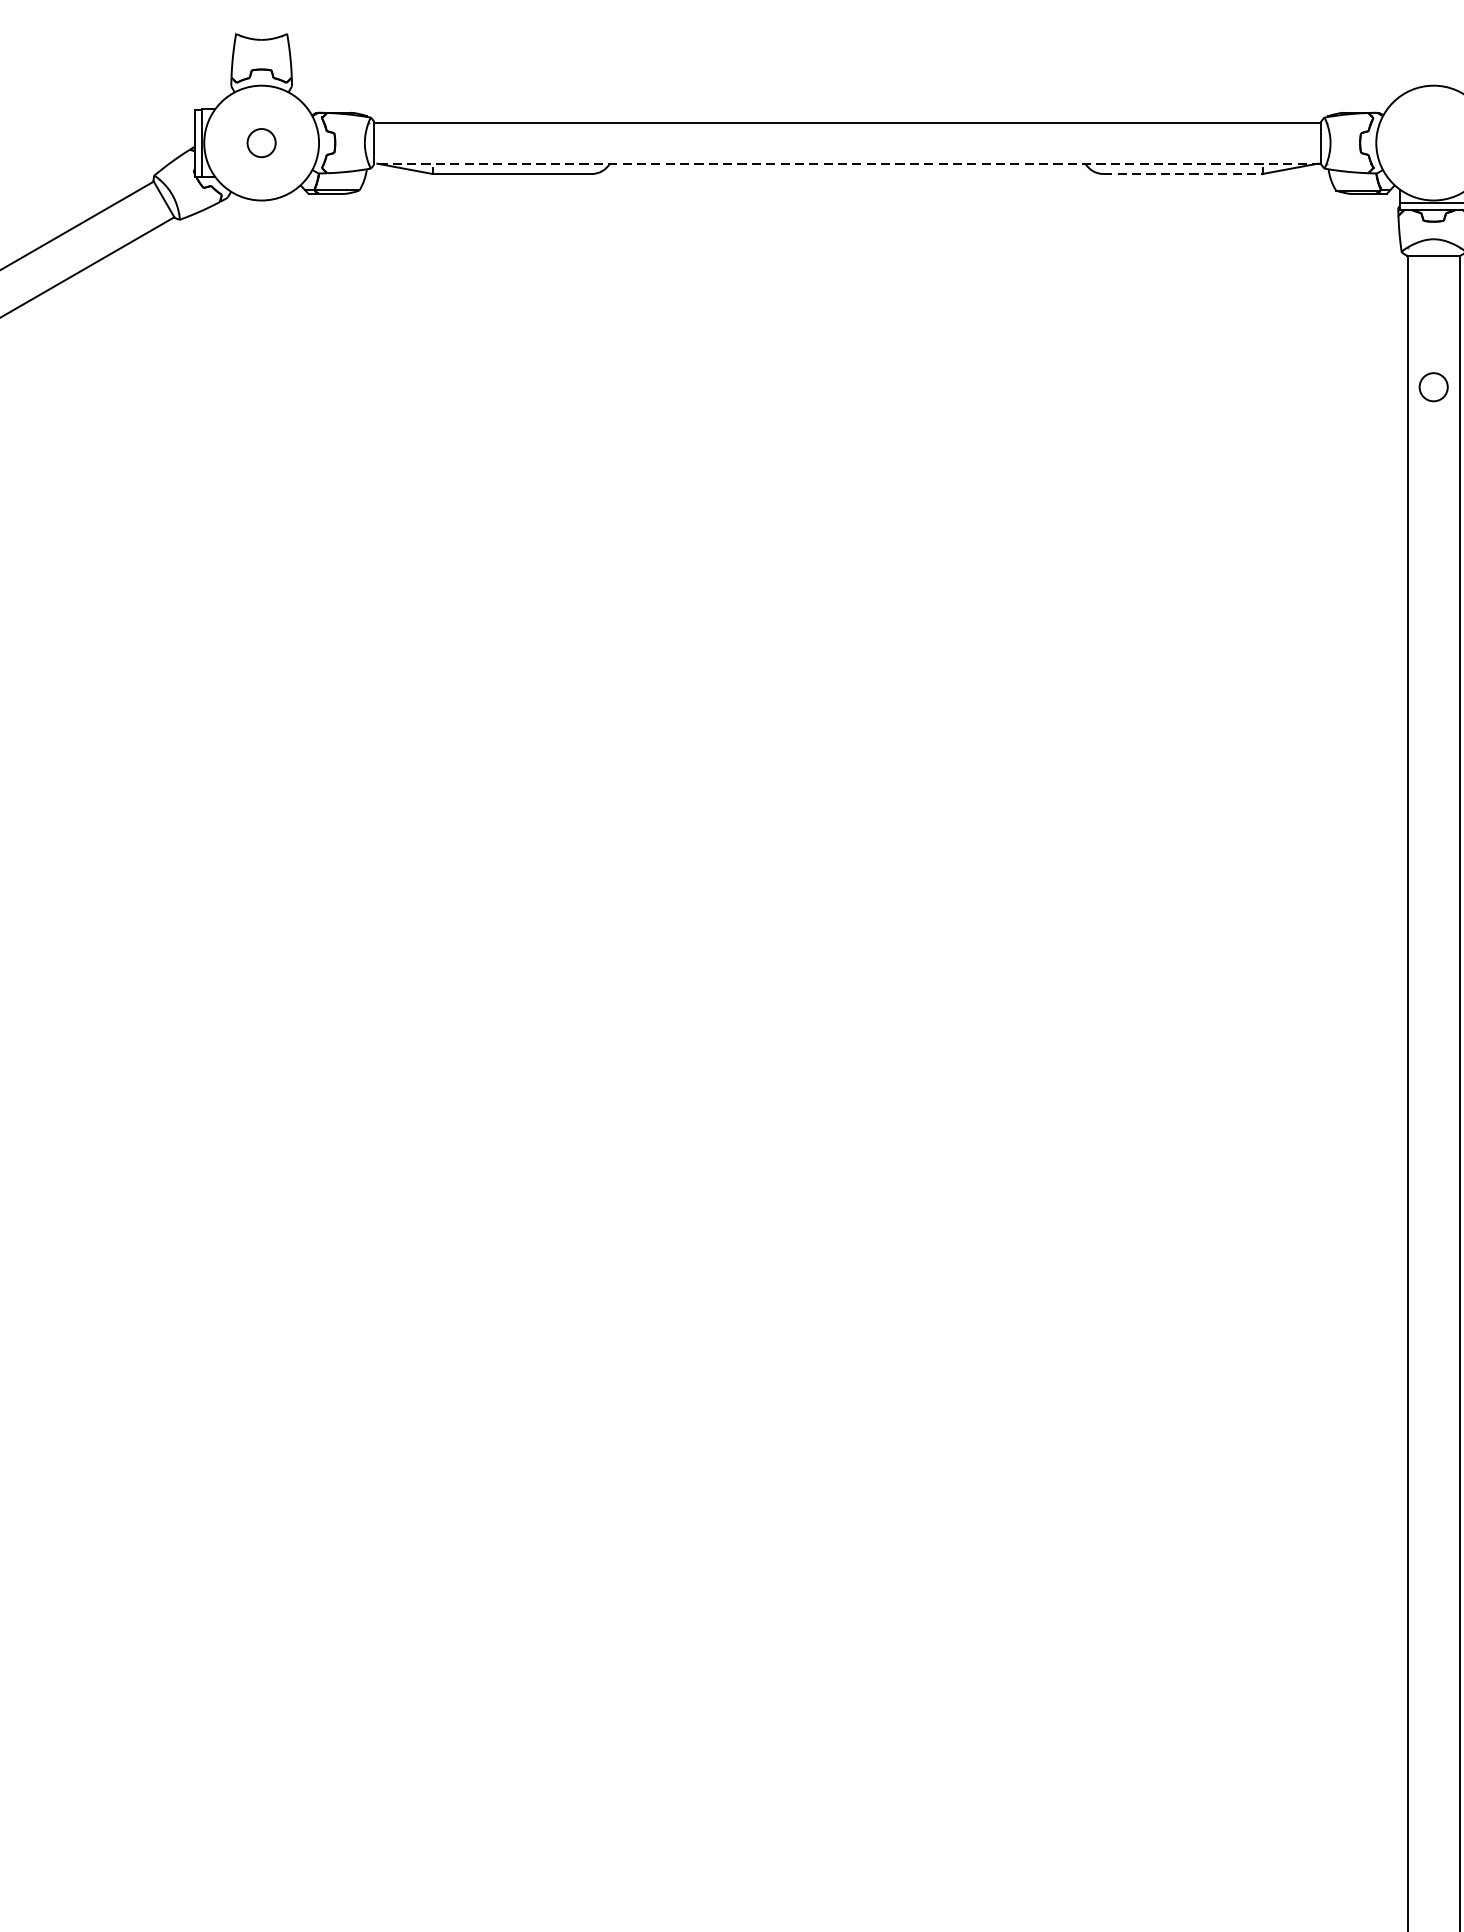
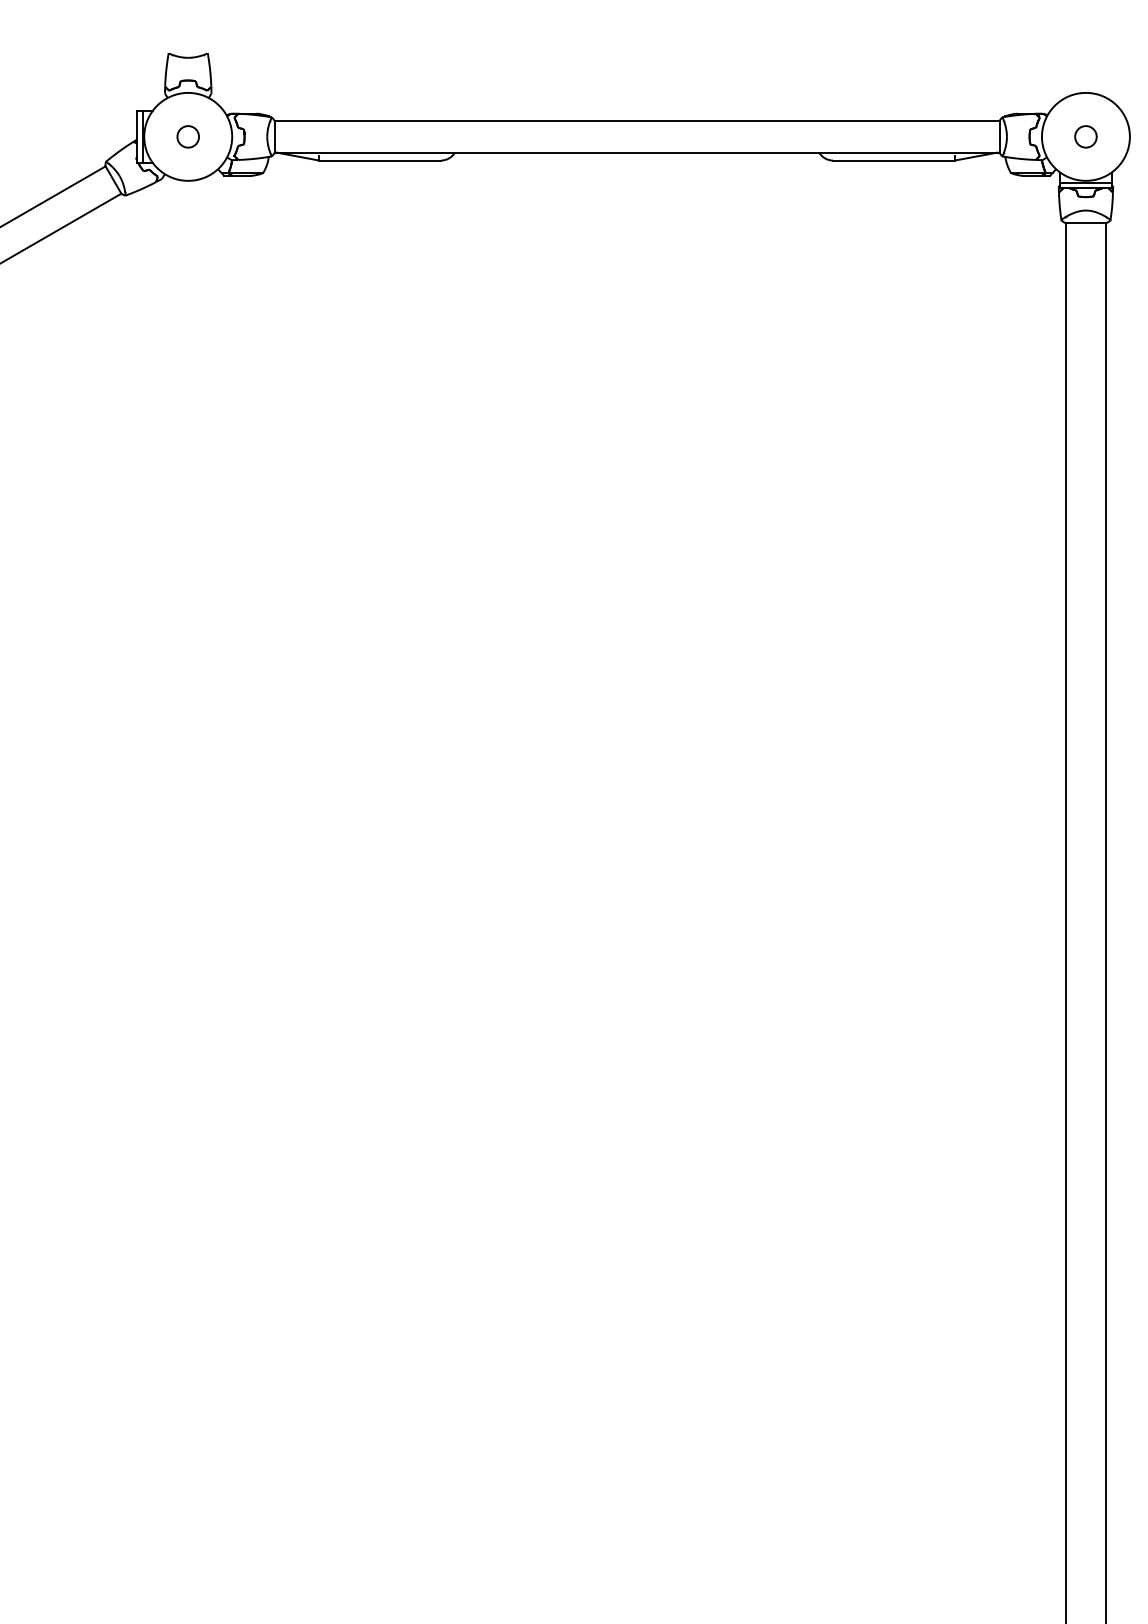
line: (848, 163) -> (637, 152), dashed -> solid
line: (1183, 173) -> (894, 160), dashed -> solid
circle: (1433, 386) -> (1085, 136), moved

